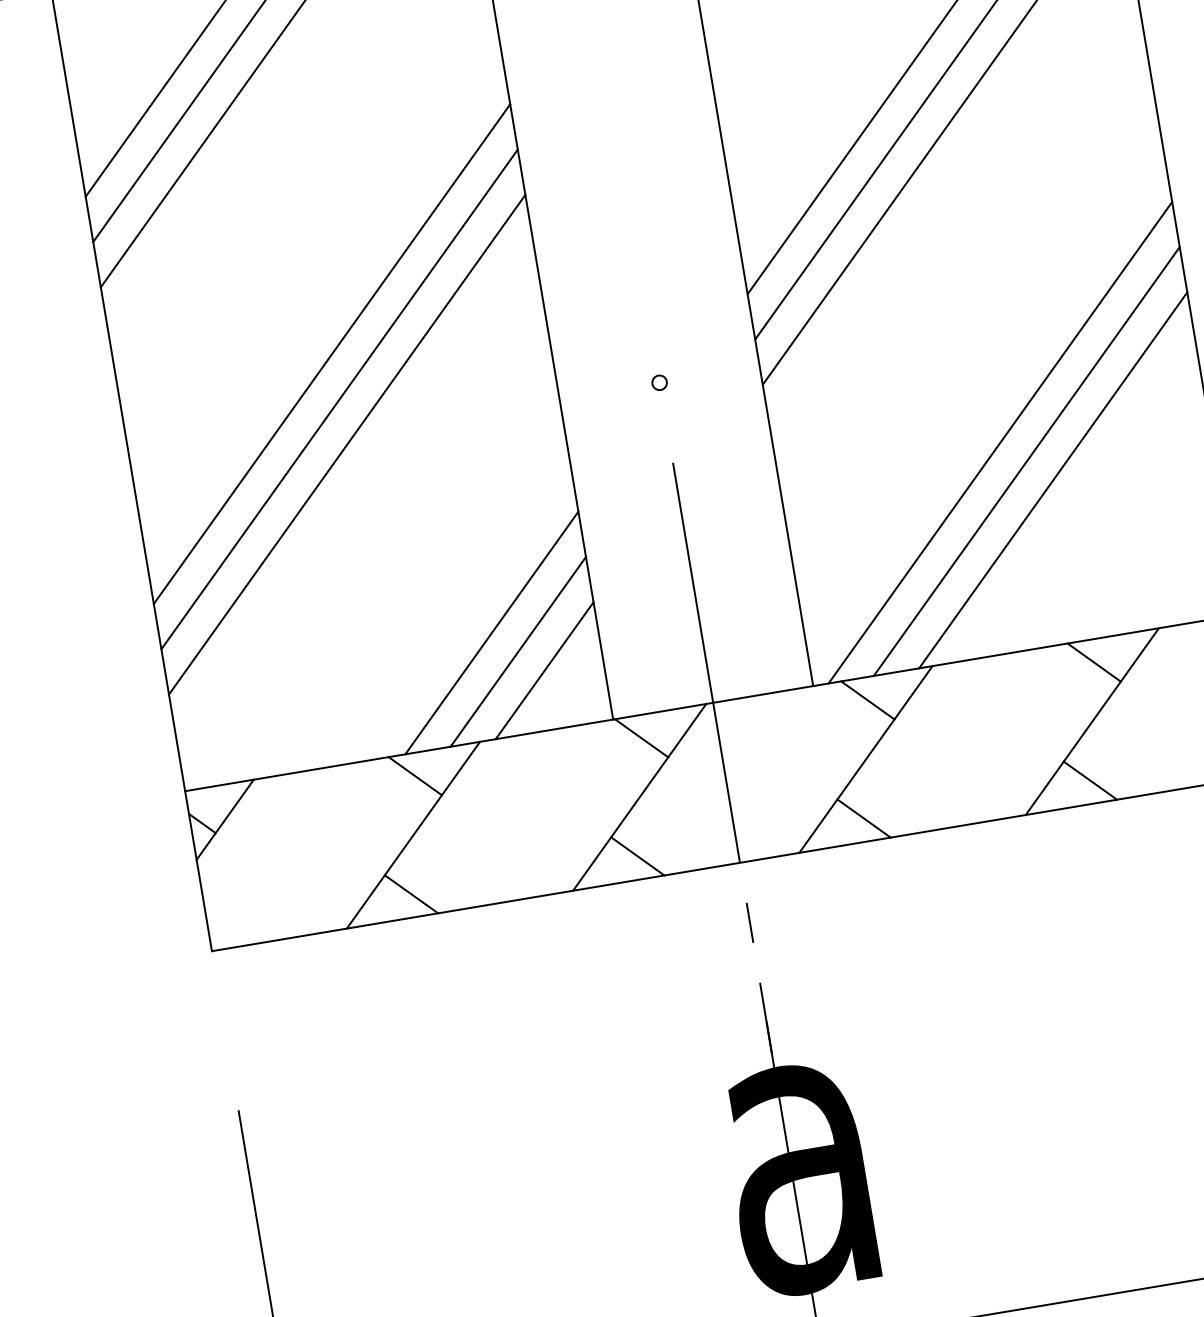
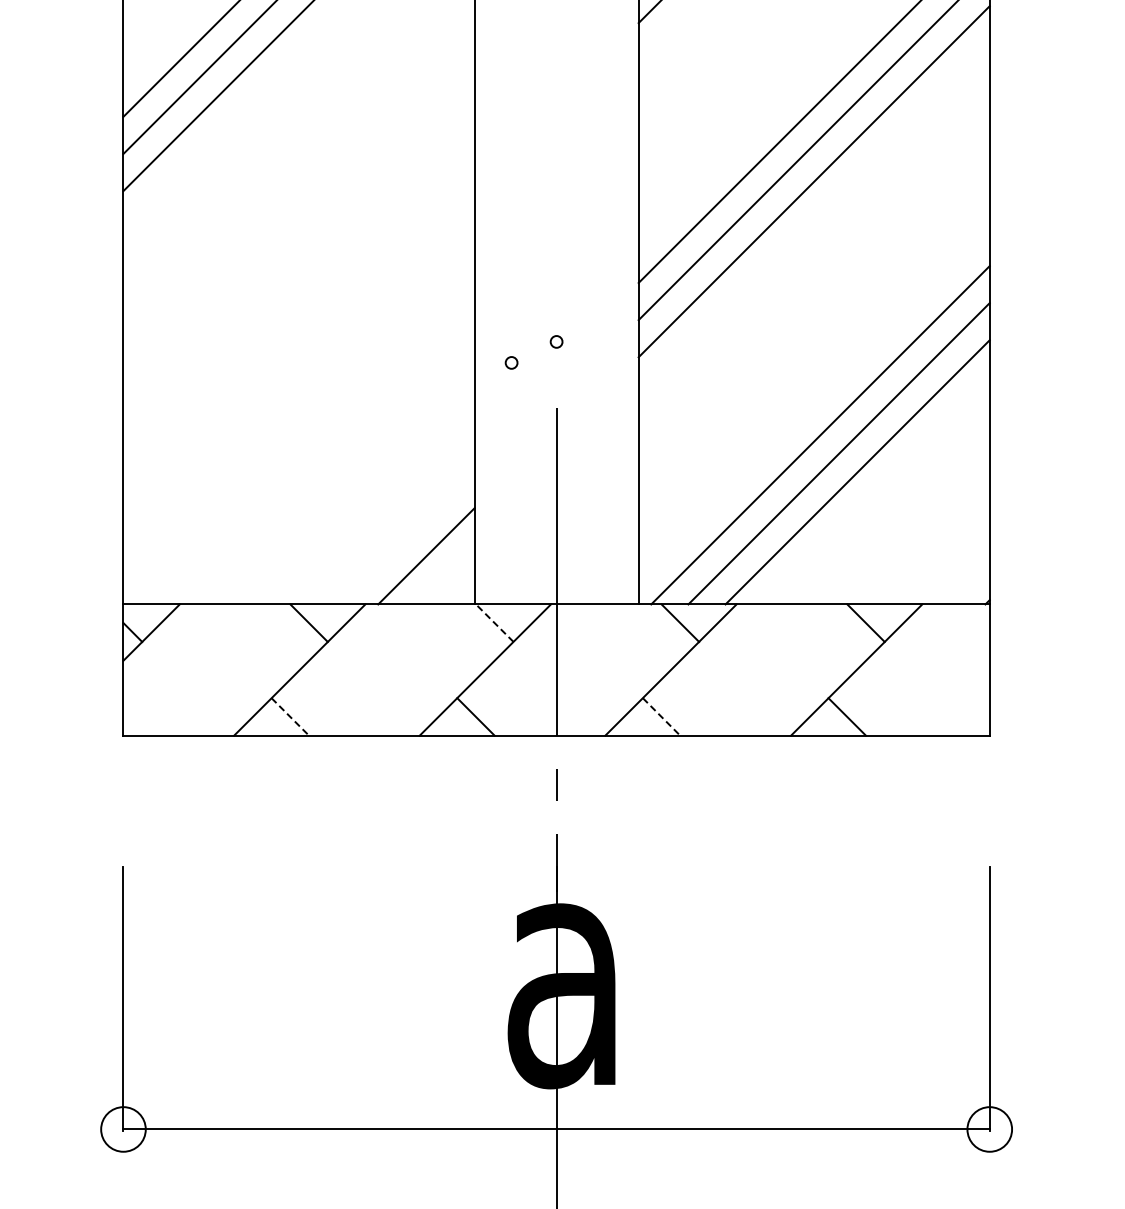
line: (331, 353) -> (298, 274), removed
line: (338, 399) -> (298, 312), removed
circle: (608, 417) -> (511, 362), added
line: (346, 444) -> (298, 349), removed
line: (491, 632) -> (389, 518), removed
line: (517, 651) -> (407, 537), removed
line: (641, 738) -> (494, 623), solid -> dashed
line: (864, 819) -> (661, 717), solid -> dashed
line: (411, 893) -> (290, 716), solid -> dashed

